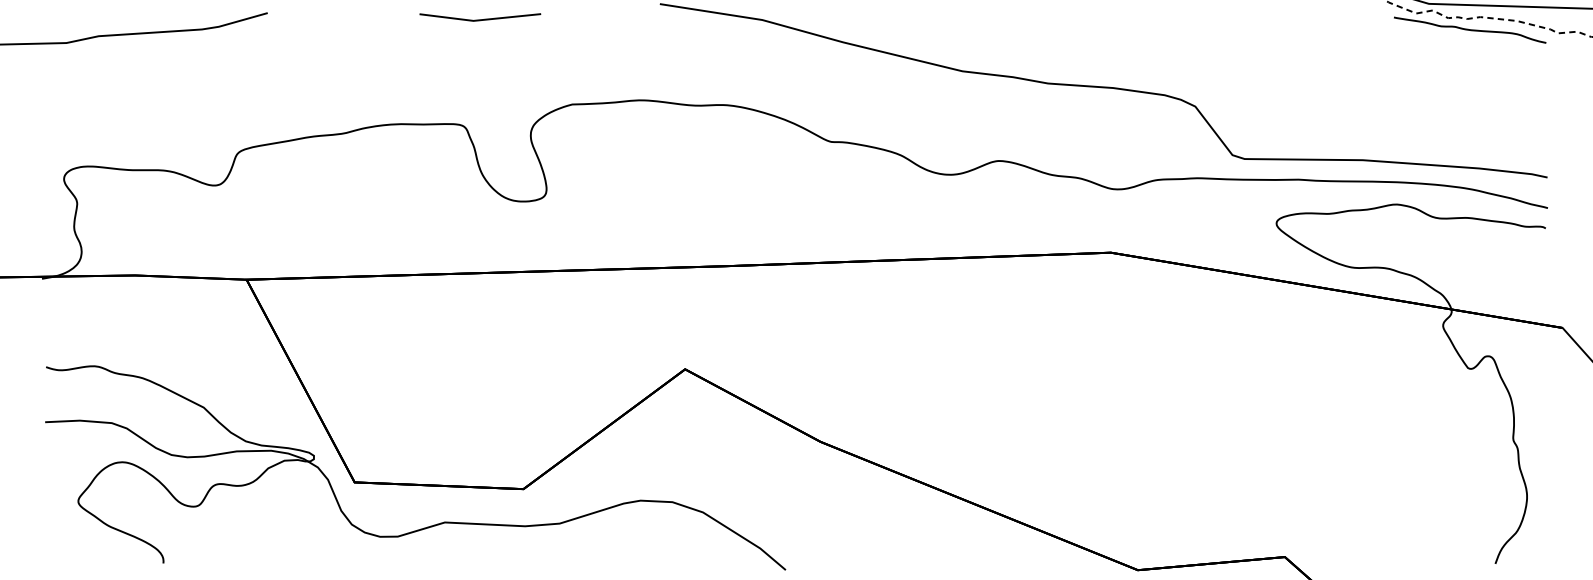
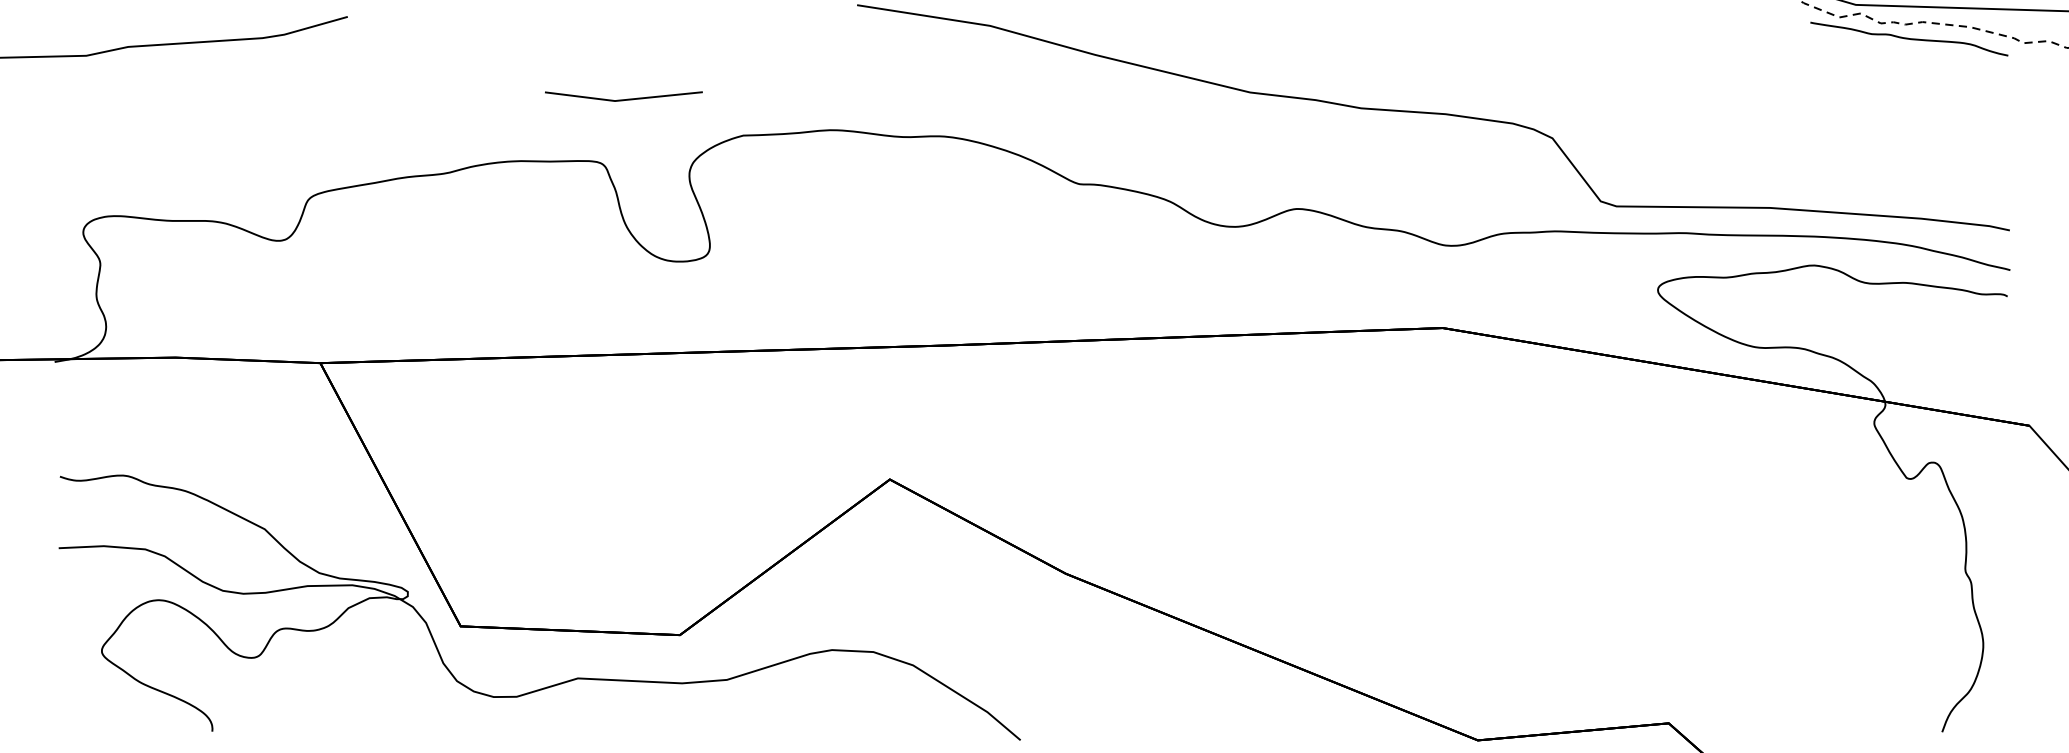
line: (480, 19) -> (623, 99), moved

